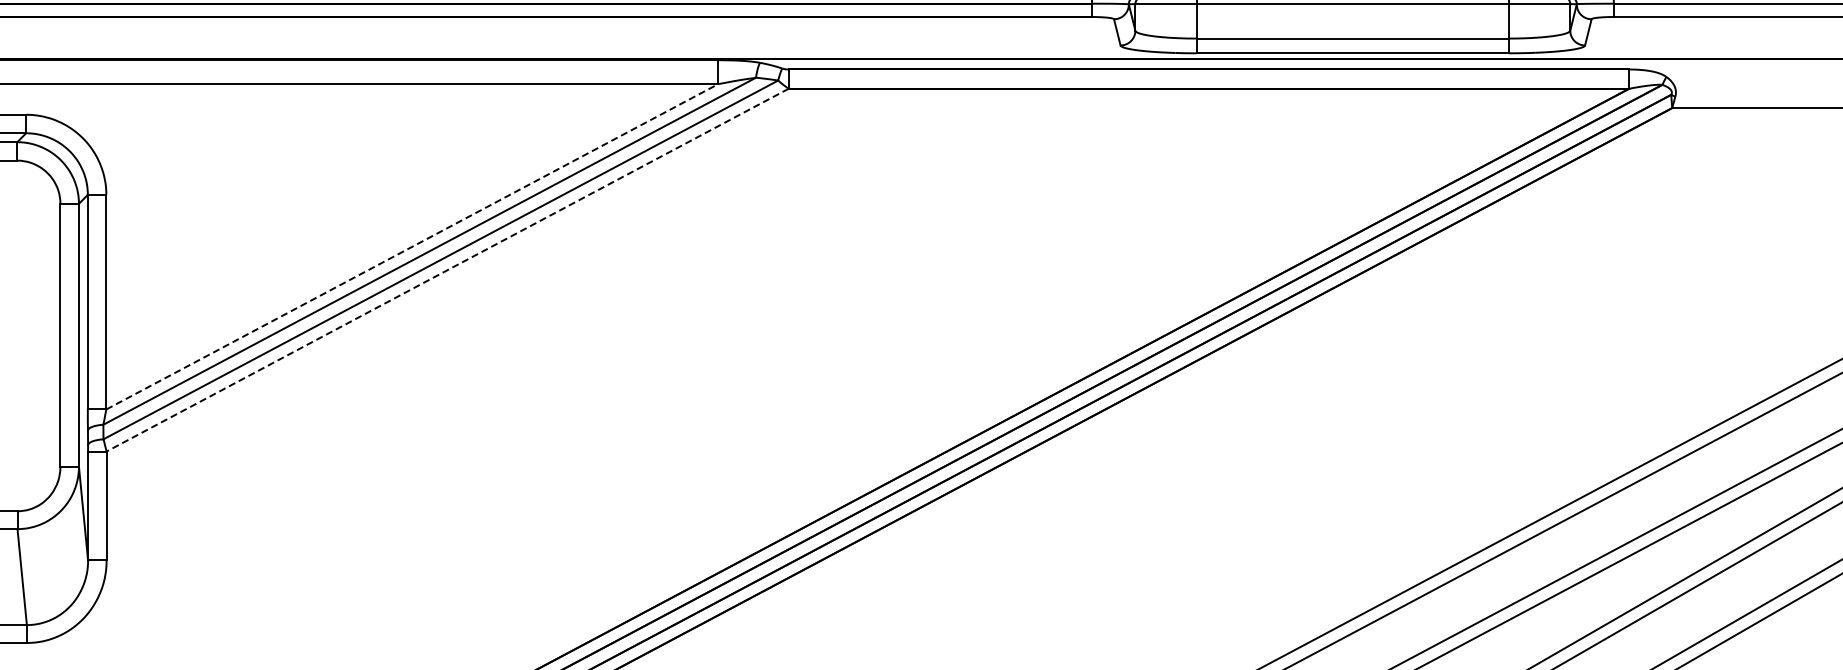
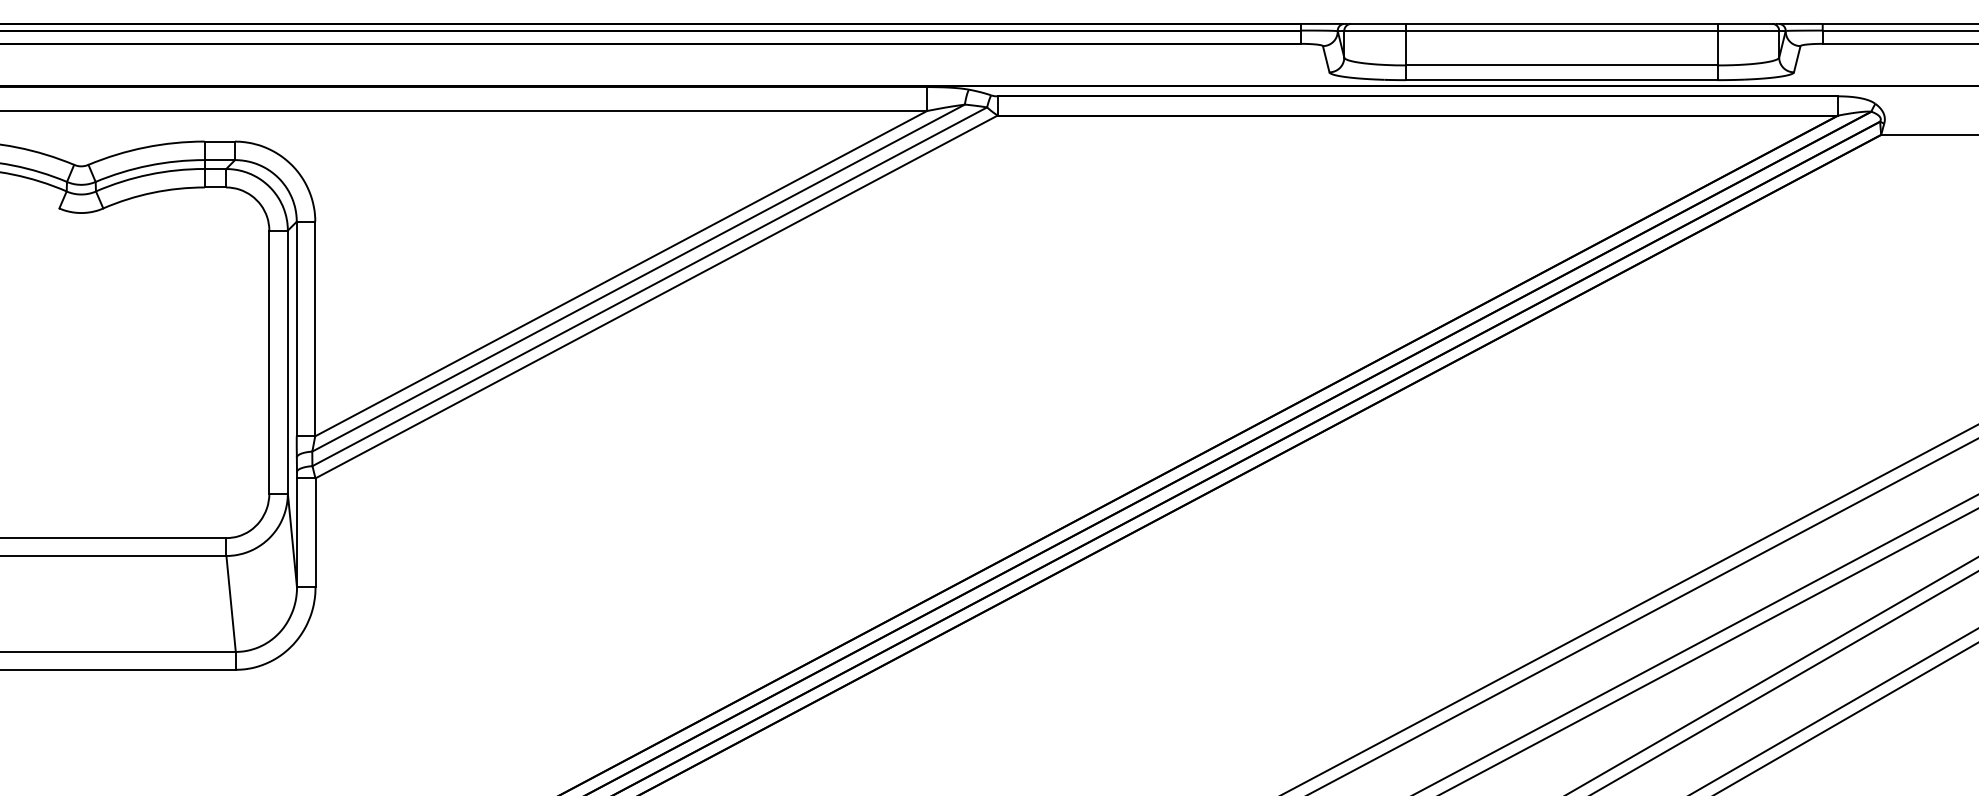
line: (412, 246) -> (621, 273), dashed -> solid
line: (447, 270) -> (656, 297), dashed -> solid

